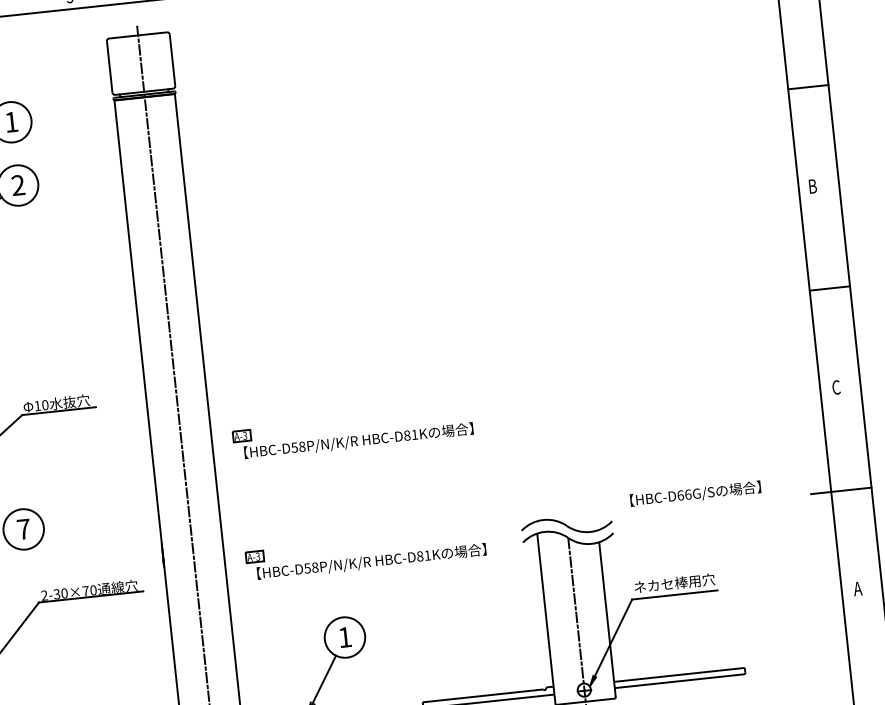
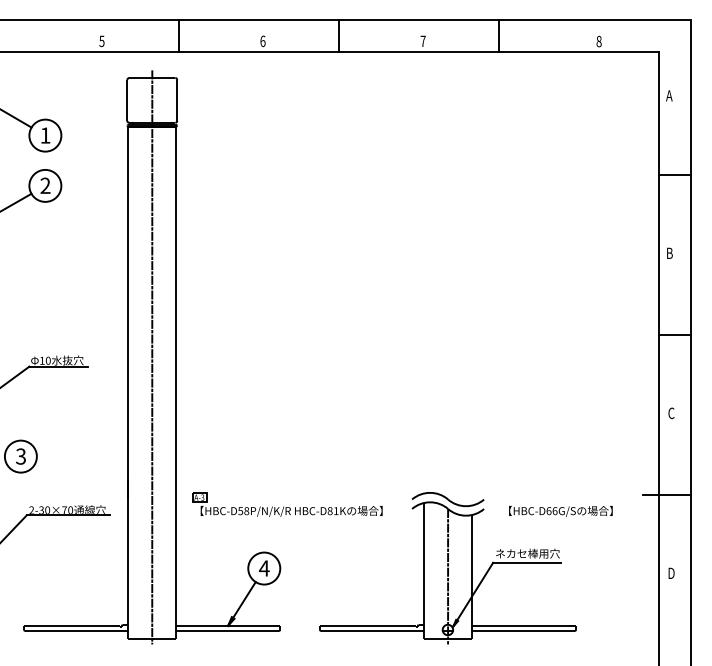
part: (352, 433) -> (287, 408), removed
text: (695, 494) -> (560, 511), moved
text: (24, 529) -> (21, 456), 7 -> 3
text: (857, 587) -> (671, 572), A -> D
text: (343, 637) -> (263, 568), 1 -> 4

